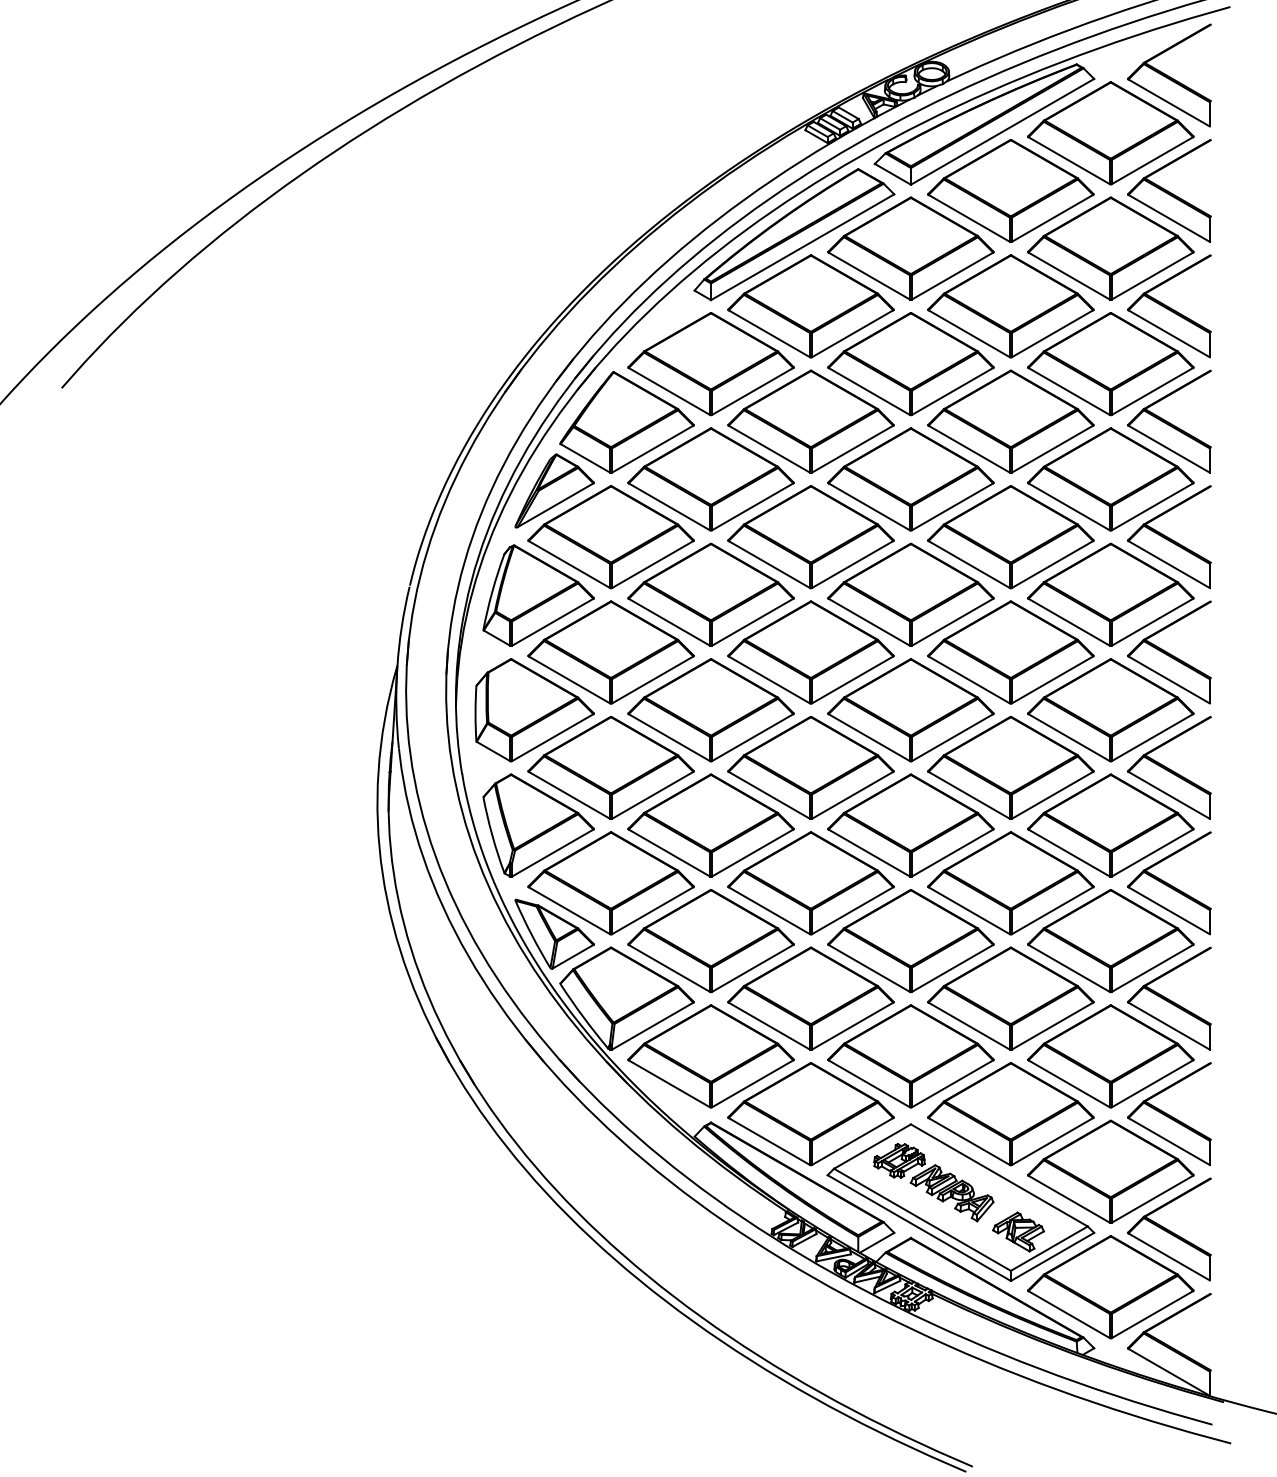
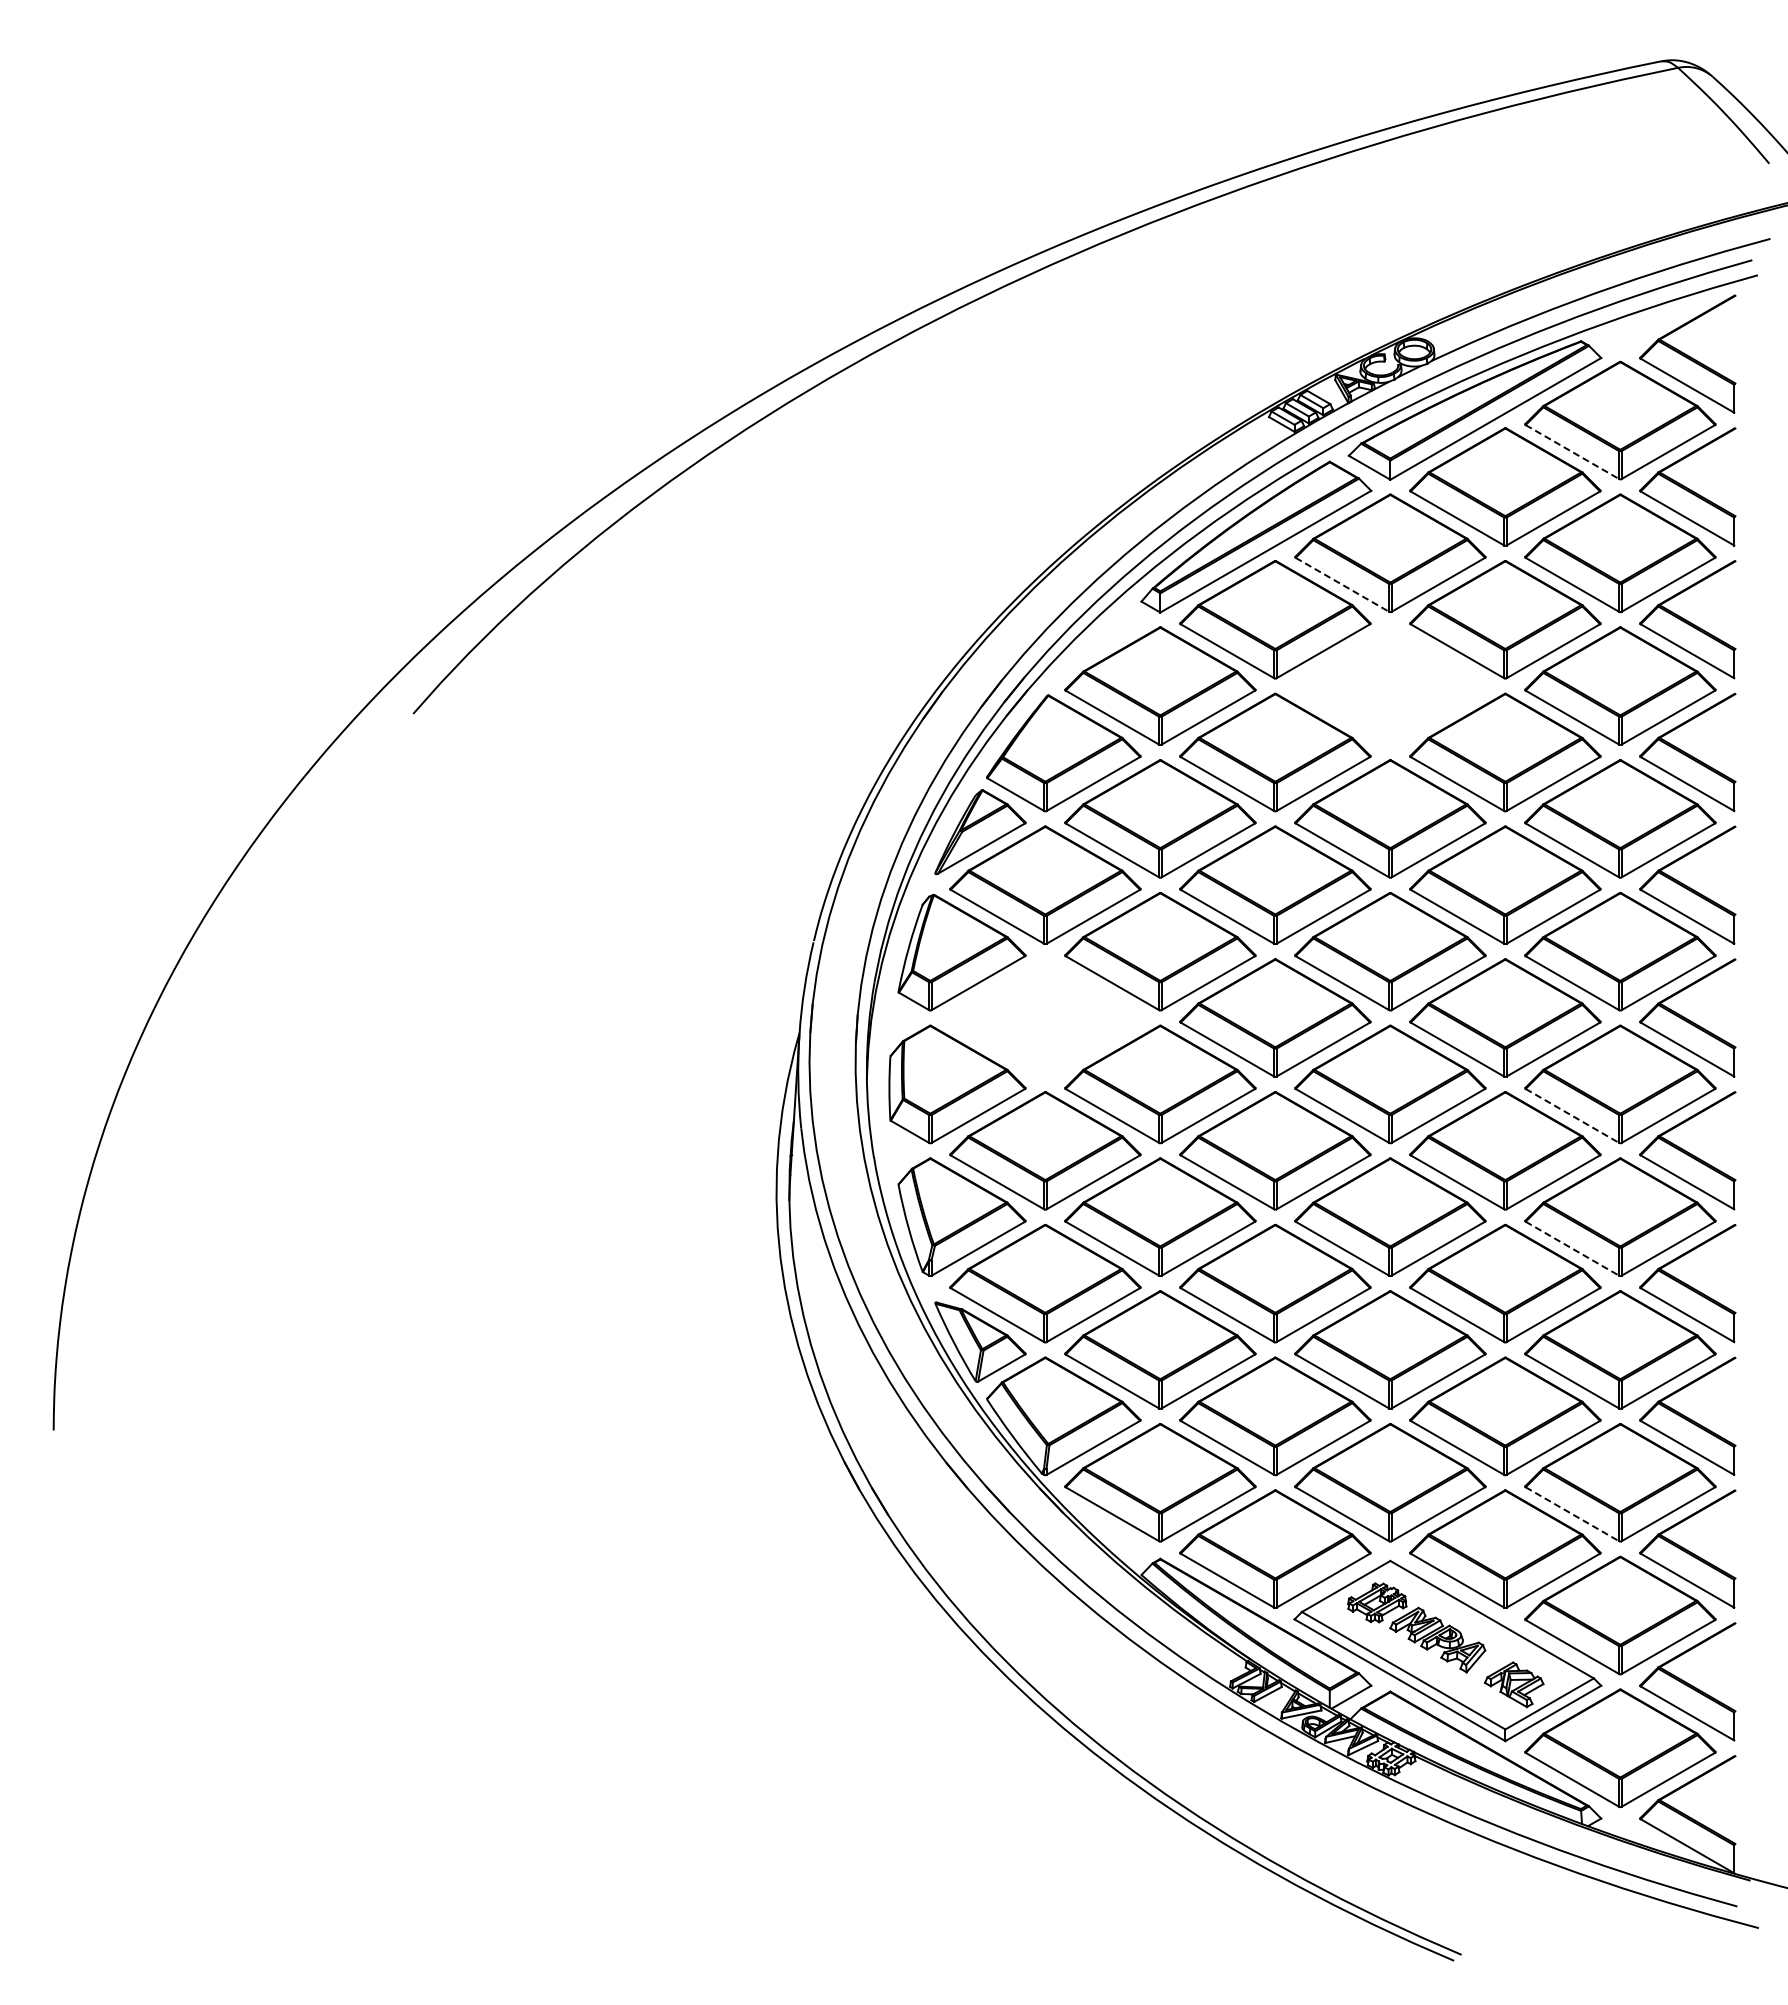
line: (1069, 161) -> (1572, 452), solid -> dashed
line: (869, 276) -> (1342, 585), solid -> dashed
part: (911, 363) -> (1390, 685), removed
part: (611, 652) -> (1045, 1017), removed
line: (1069, 738) -> (1572, 1116), solid -> dashed
line: (1069, 853) -> (1572, 1249), solid -> dashed
line: (1069, 1084) -> (1572, 1514), solid -> dashed

